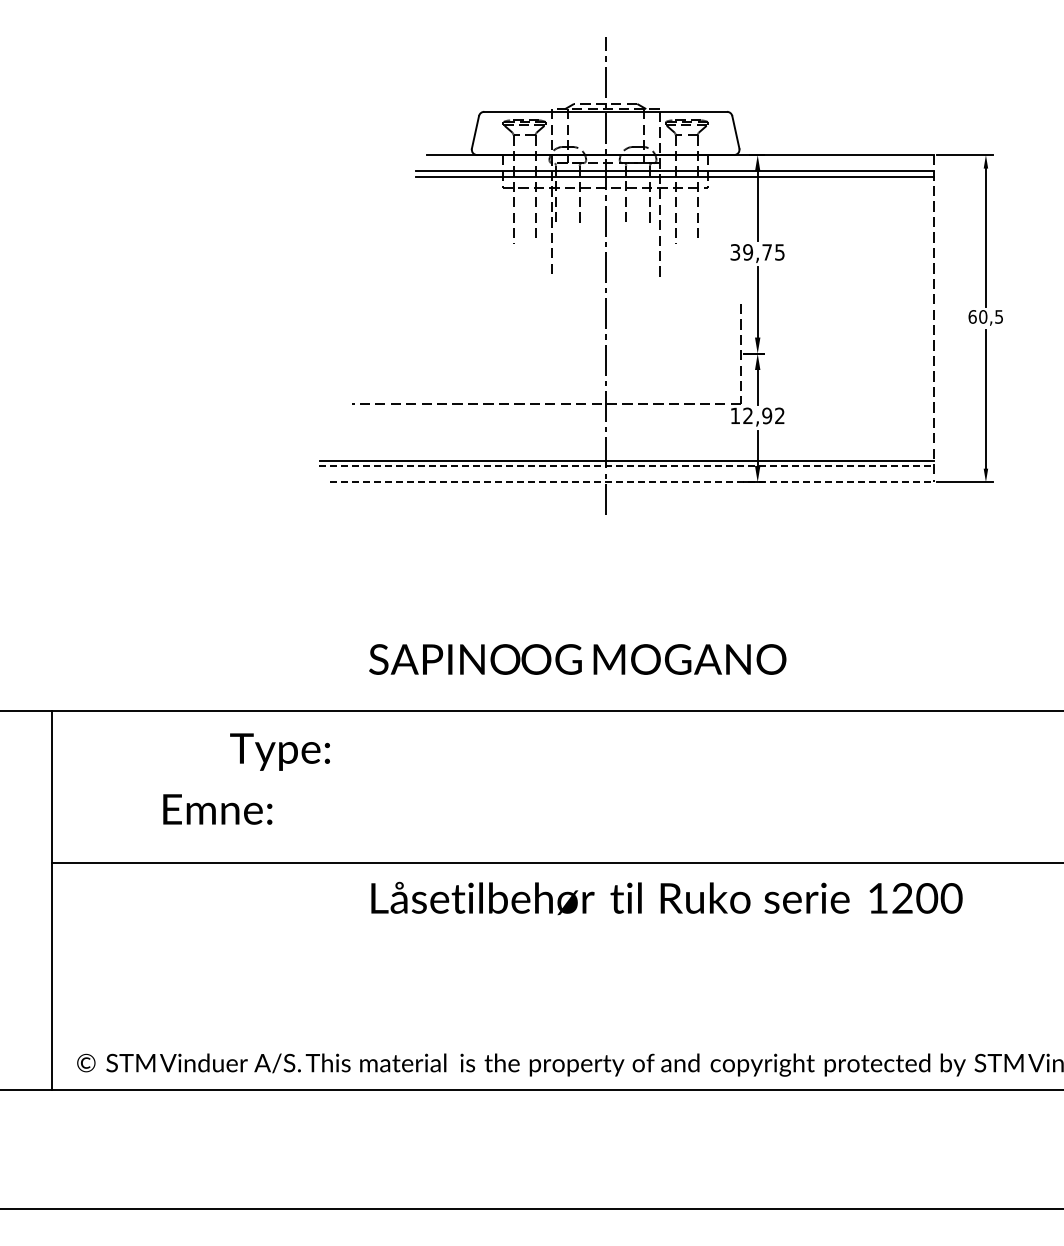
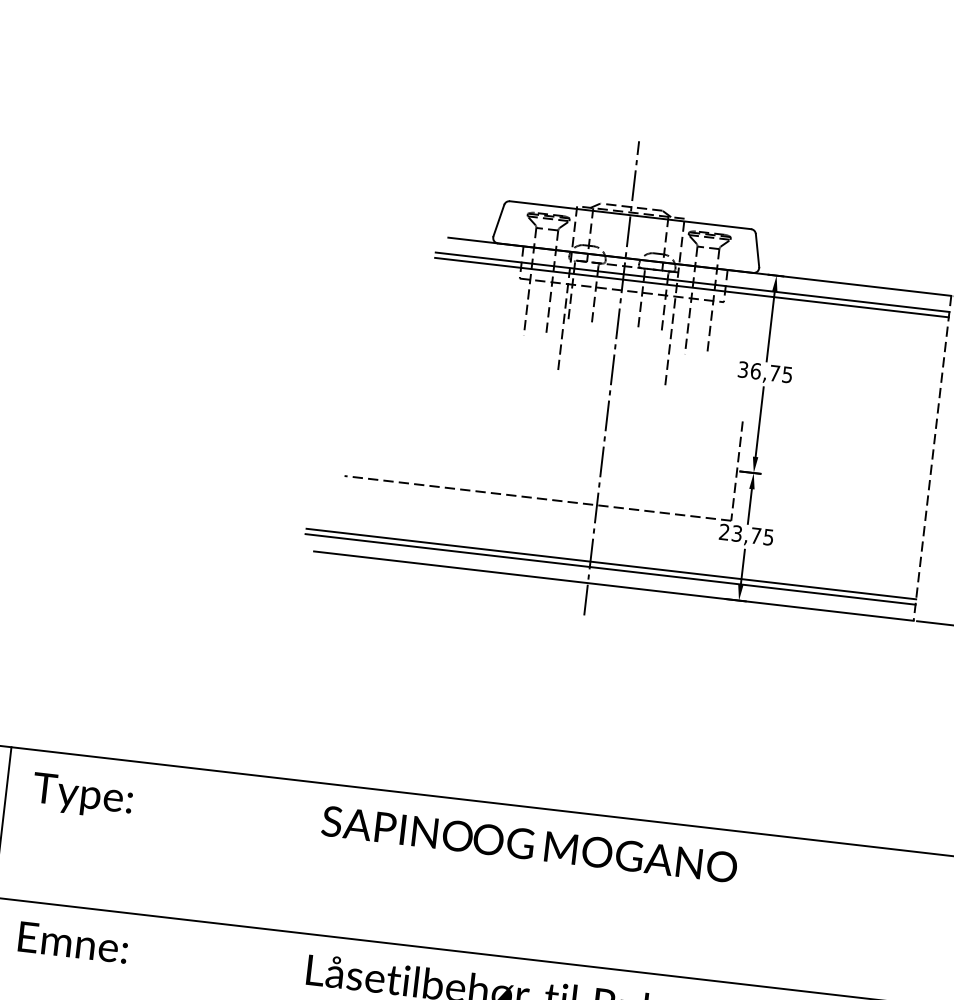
text: (748, 252) -> (756, 371), 39,75 -> 36,75
text: (757, 415) -> (746, 534), 12,92 -> 23,75
line: (627, 465) -> (611, 569), dashed -> solid
line: (631, 482) -> (613, 586), dashed -> solid
text: (577, 659) -> (529, 844), moved
text: (279, 751) -> (82, 795), moved
text: (217, 809) -> (73, 942), moved

